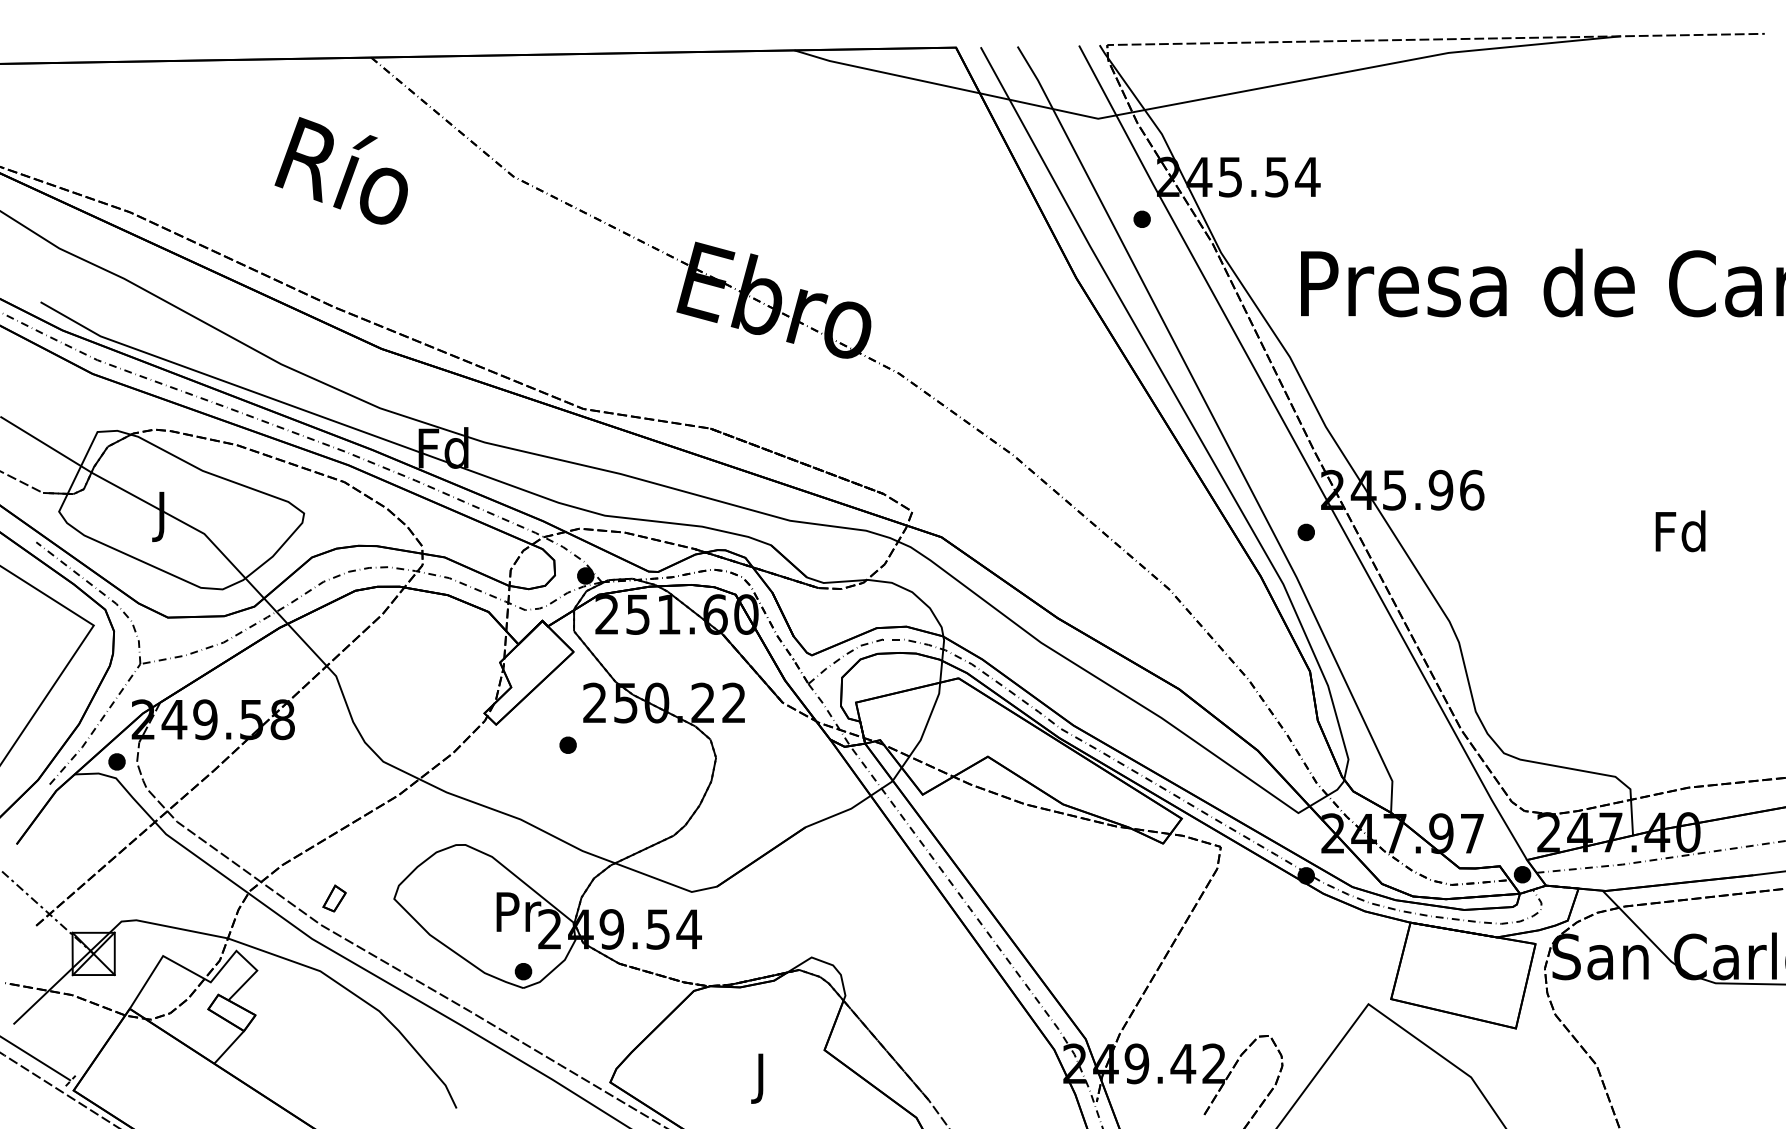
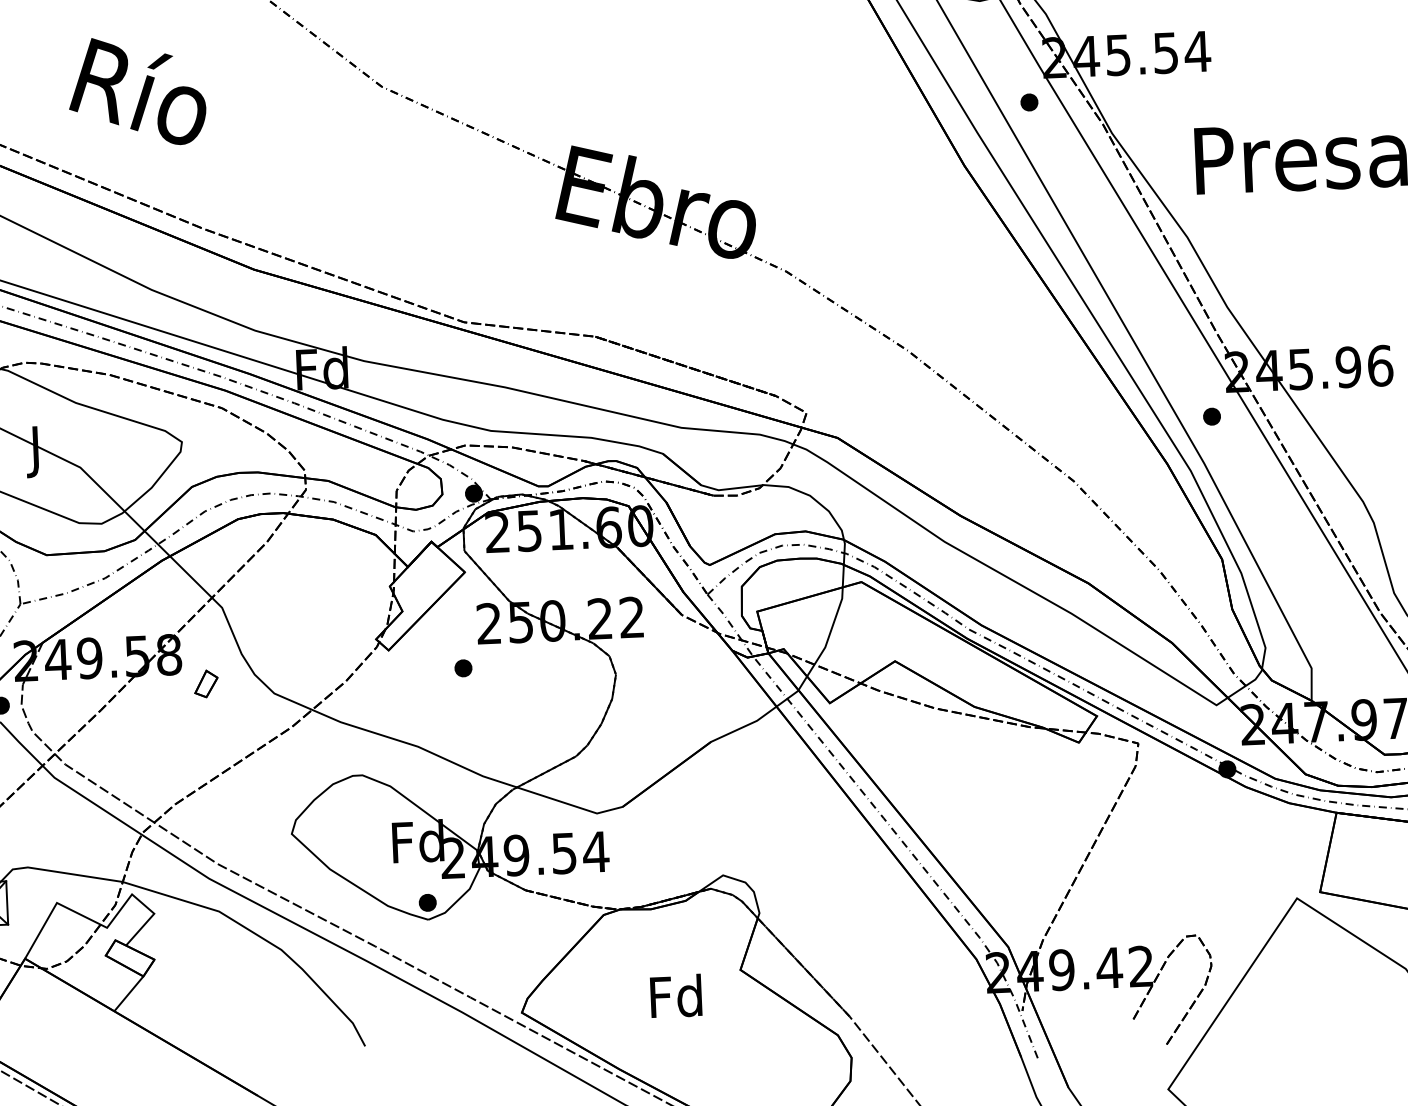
text: (340, 170) -> (136, 91), moved
part: (334, 898) -> (206, 683), moved
text: (516, 911) -> (417, 841), Pr -> Fd
text: (760, 1077) -> (675, 1000), J -> Fd

